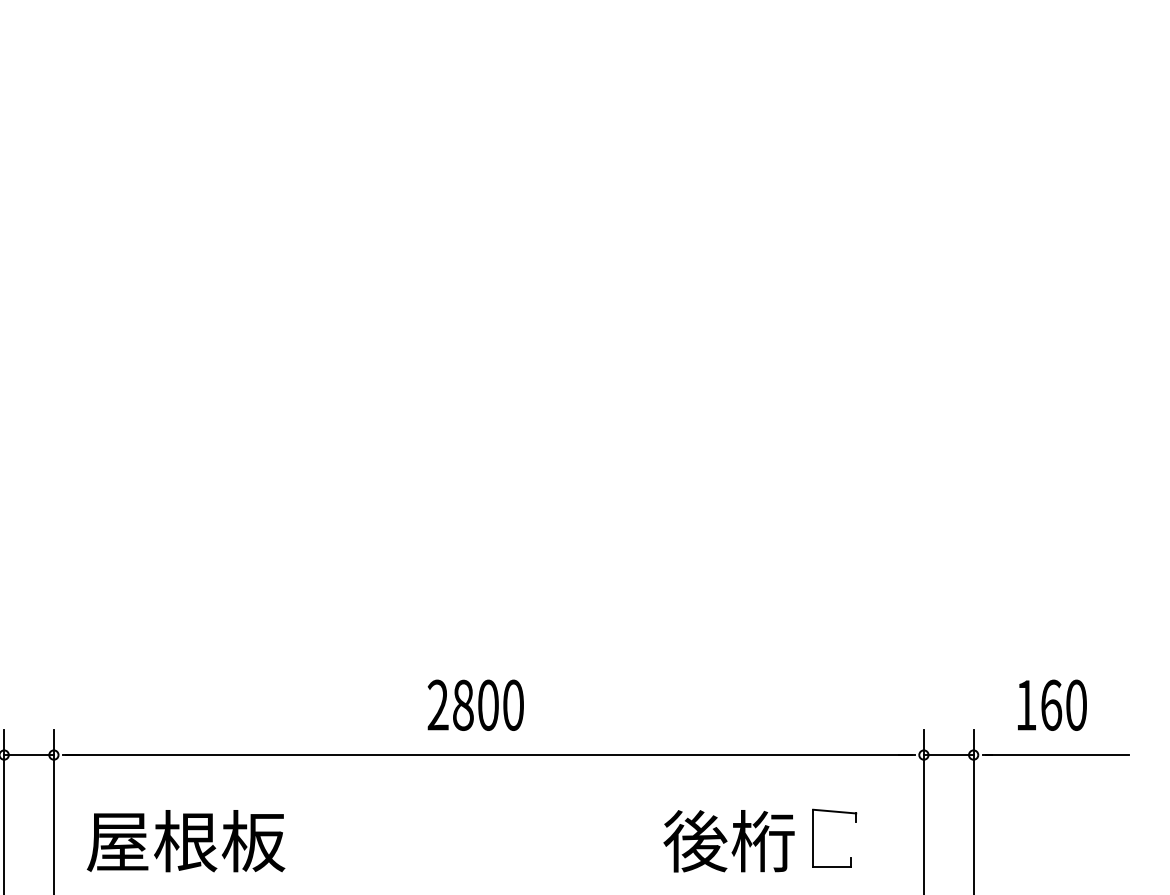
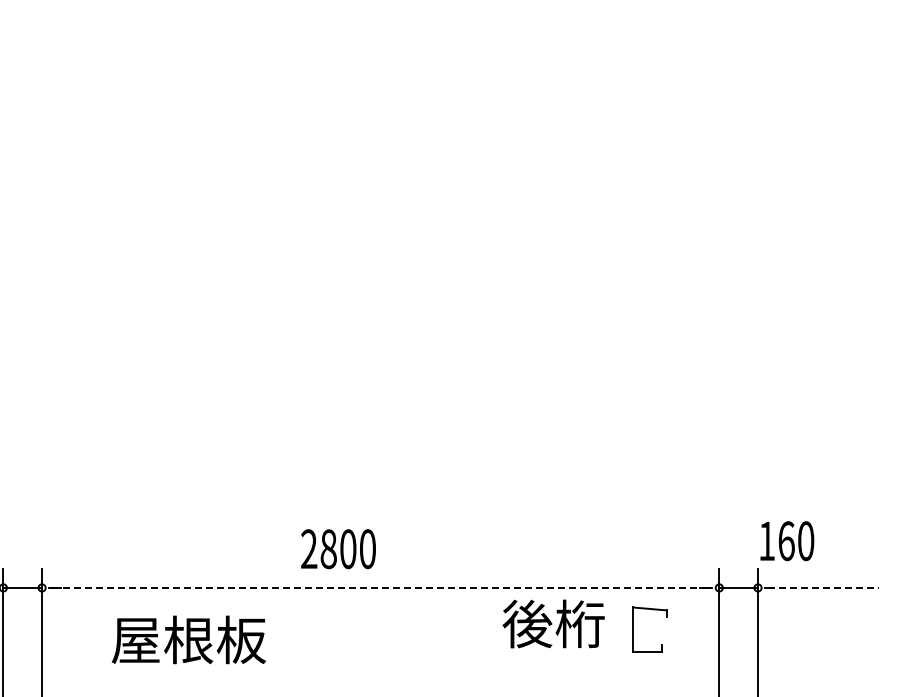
text: (475, 705) -> (338, 549), moved
text: (1052, 705) -> (787, 541), moved
line: (488, 754) -> (380, 587), solid -> dashed
line: (1057, 754) -> (823, 587), solid -> dashed
part: (813, 838) -> (633, 629), moved
text: (185, 840) -> (188, 639), moved
text: (728, 840) -> (553, 623), moved

